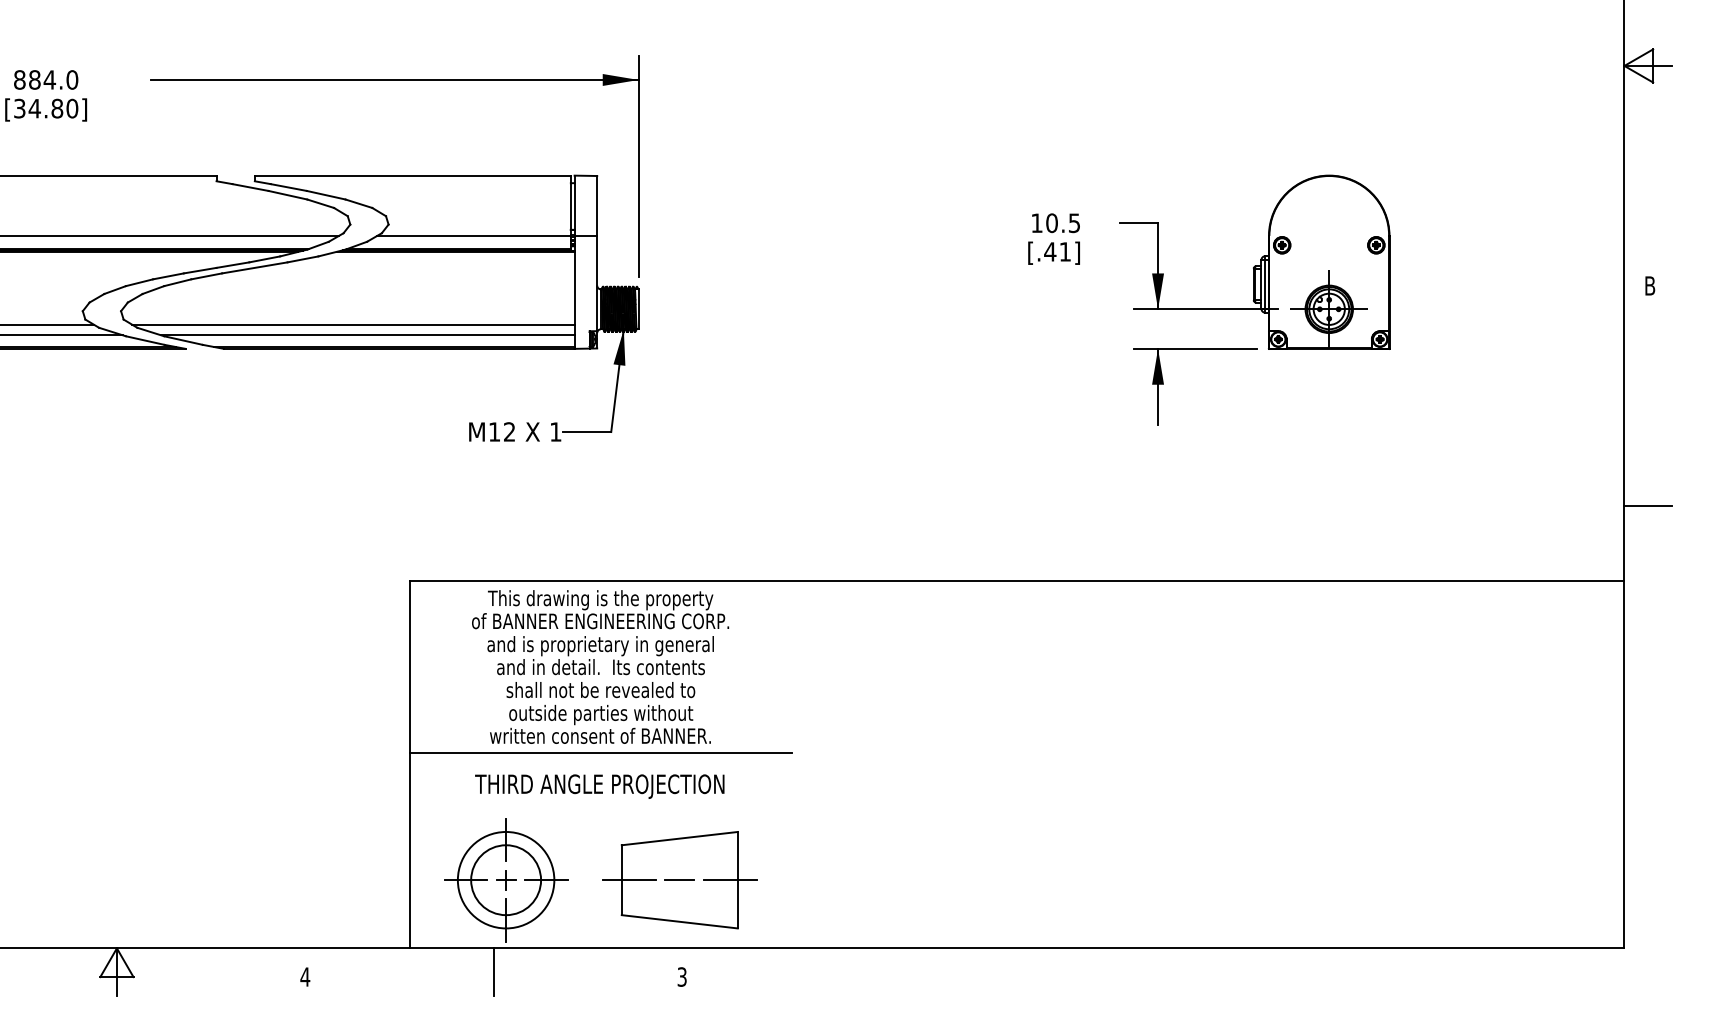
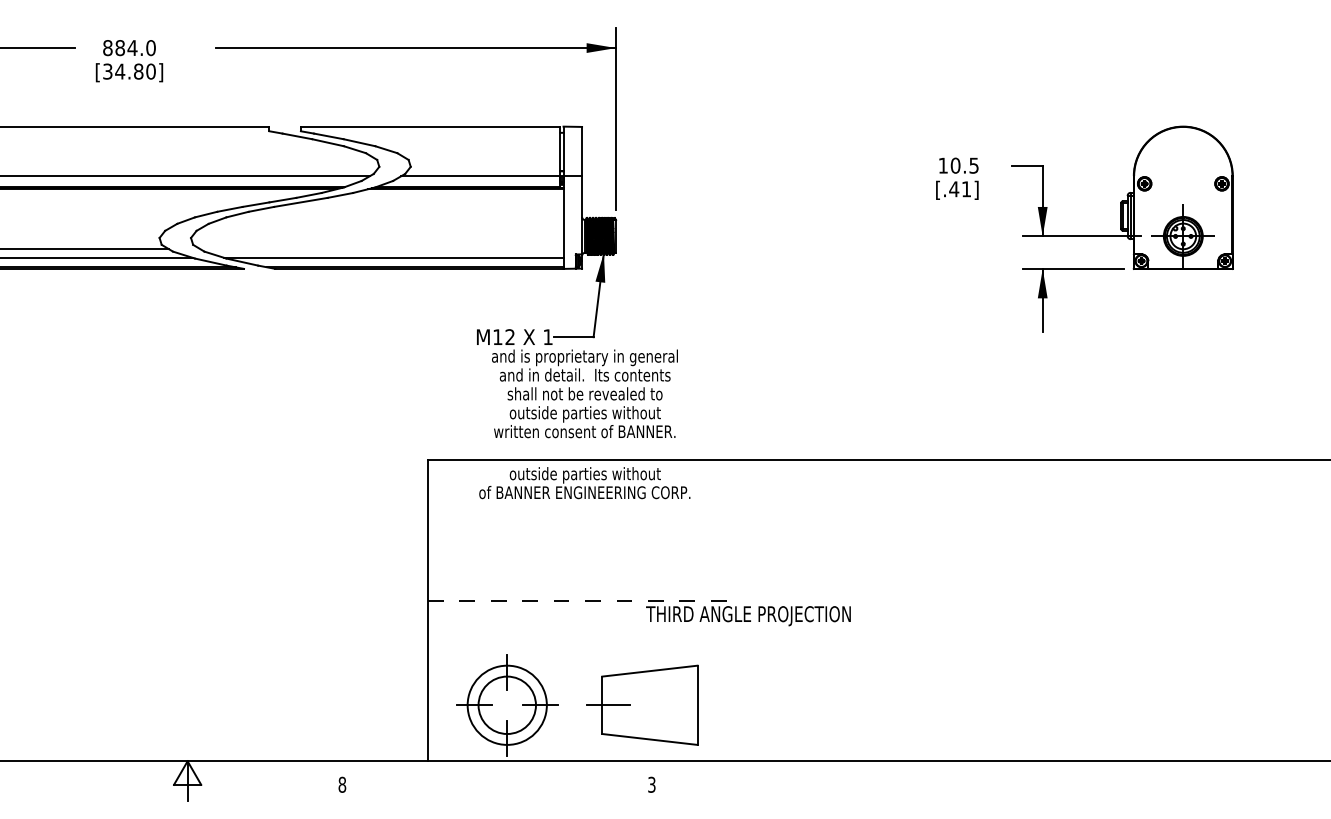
line: (353, 324) -> (381, 248), removed
text: (600, 600) -> (584, 475), This drawing is the property -> outside parties without
text: (600, 689) -> (584, 393), moved
line: (601, 753) -> (585, 601), solid -> dashed
text: (599, 786) -> (748, 616), moved
part: (506, 880) -> (507, 705), removed
line: (679, 880) -> (649, 705), removed
line: (729, 880) -> (690, 705), removed
line: (493, 972) -> (496, 781), removed
text: (305, 976) -> (342, 784), 4 -> 8

